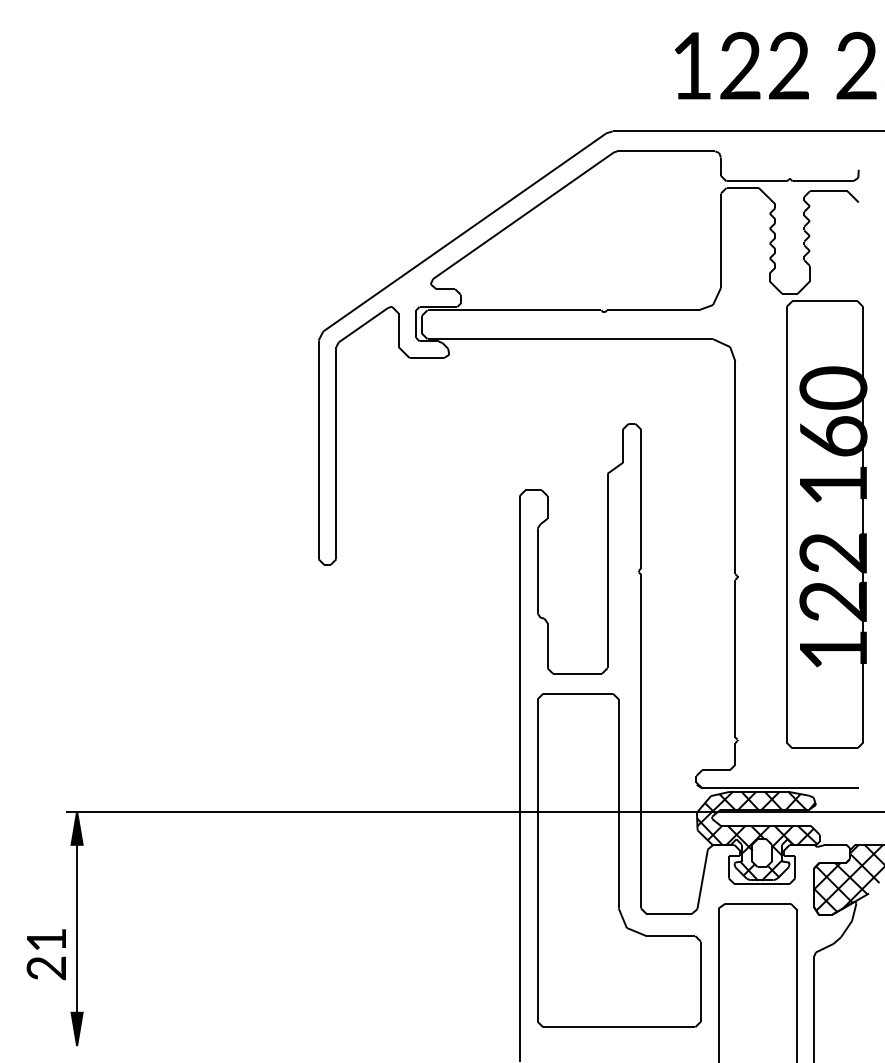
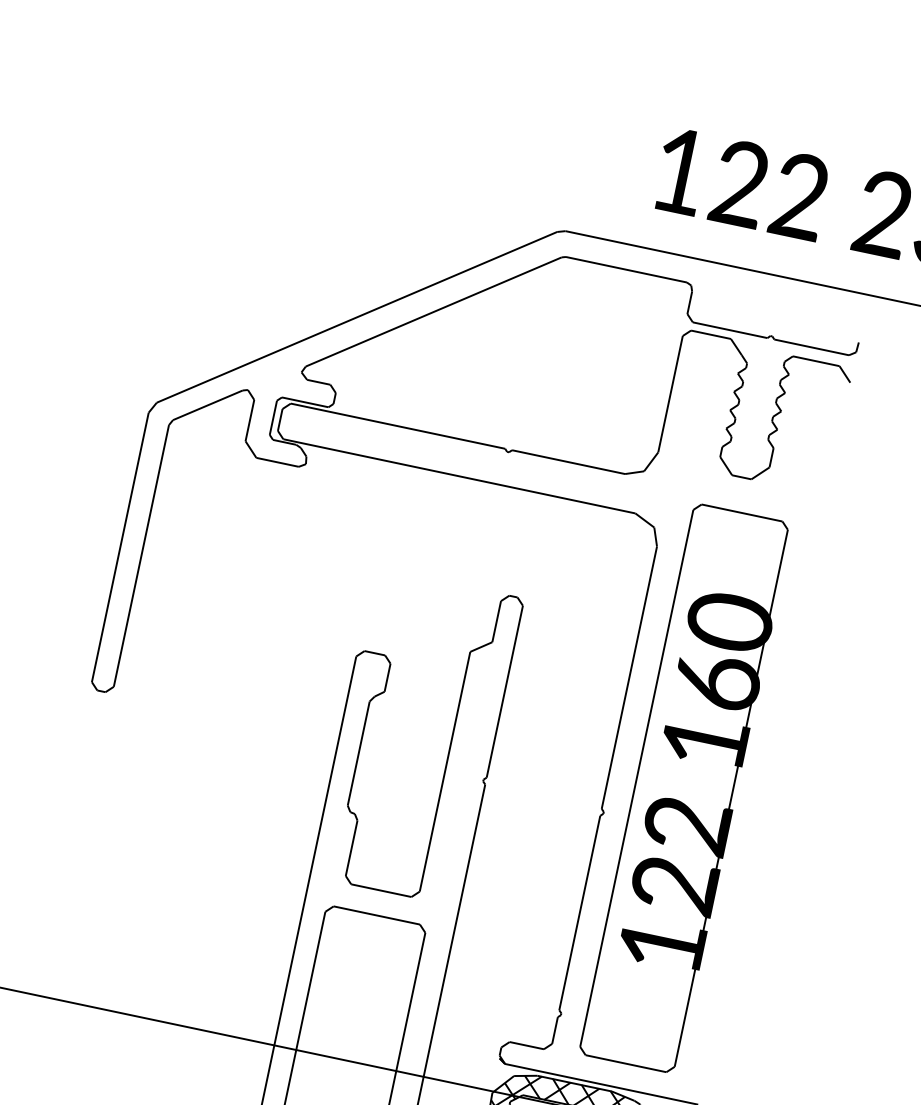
part: (826, 524) -> (686, 788), moved

